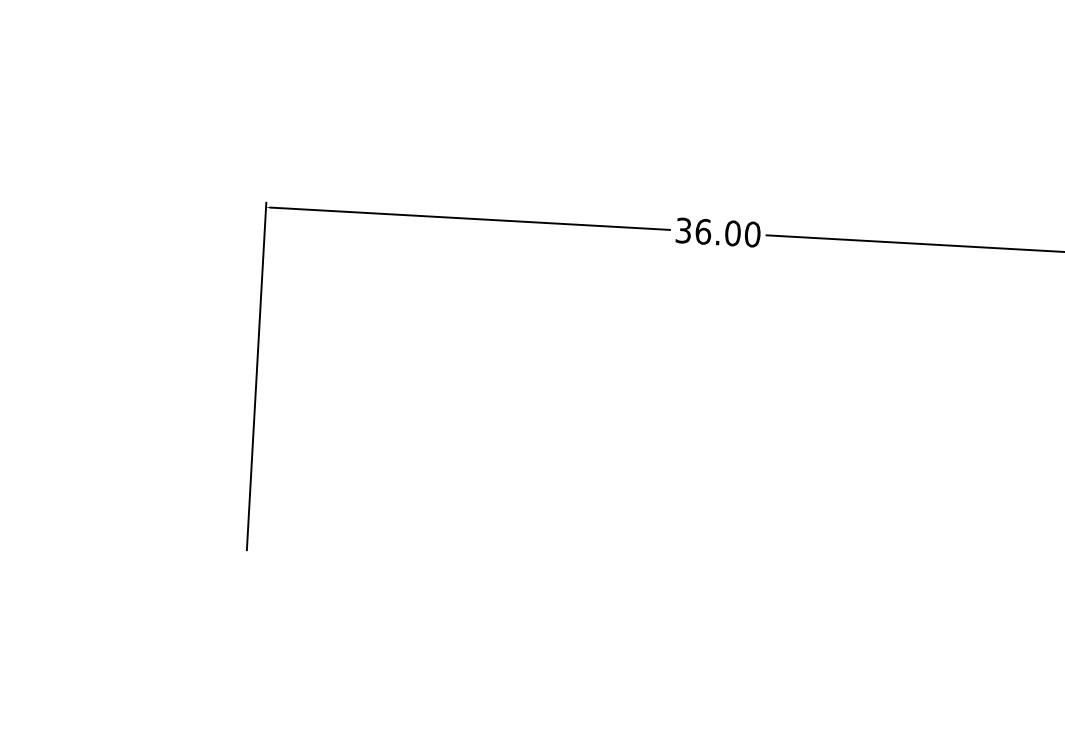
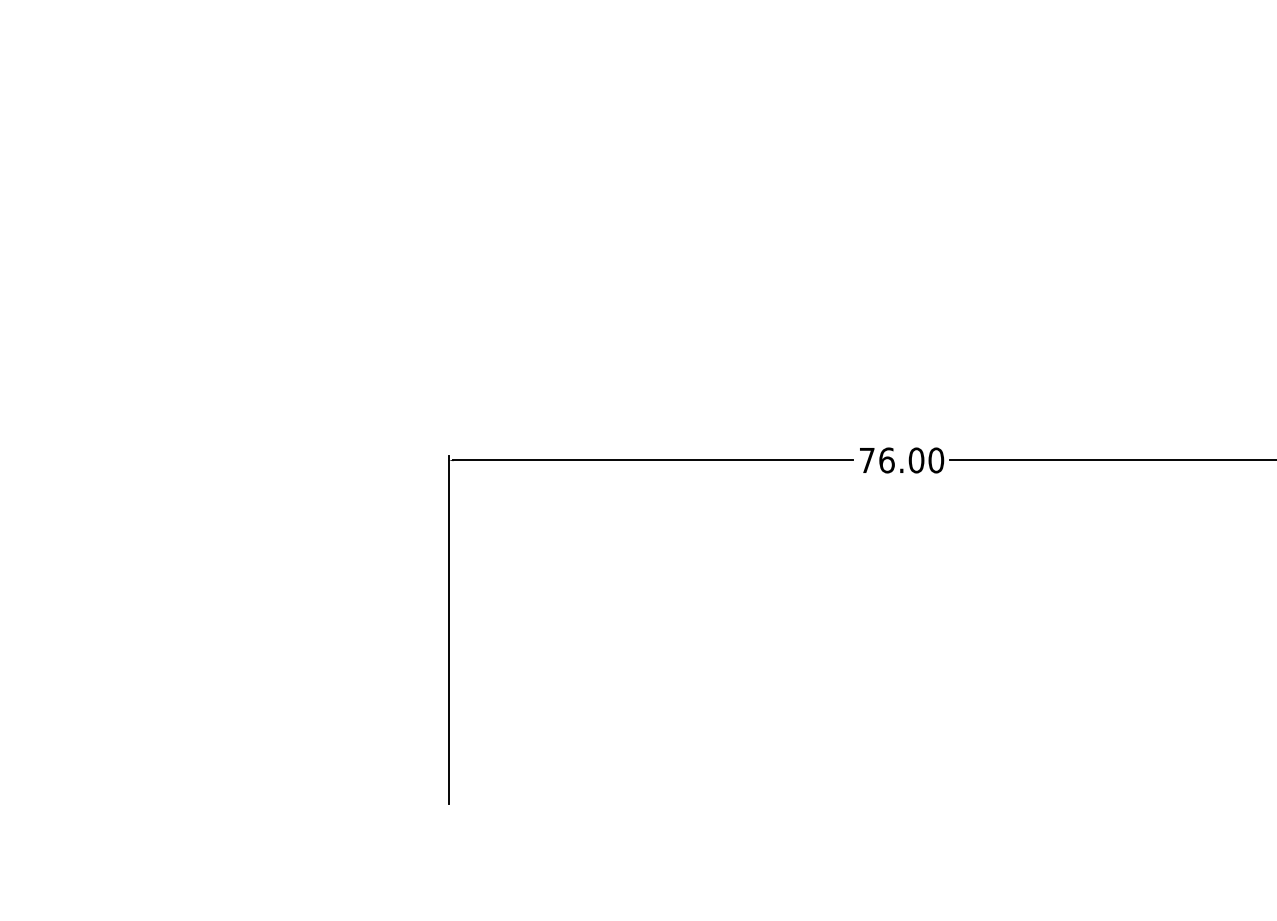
text: (682, 230) -> (866, 460), 36.00 -> 76.00

